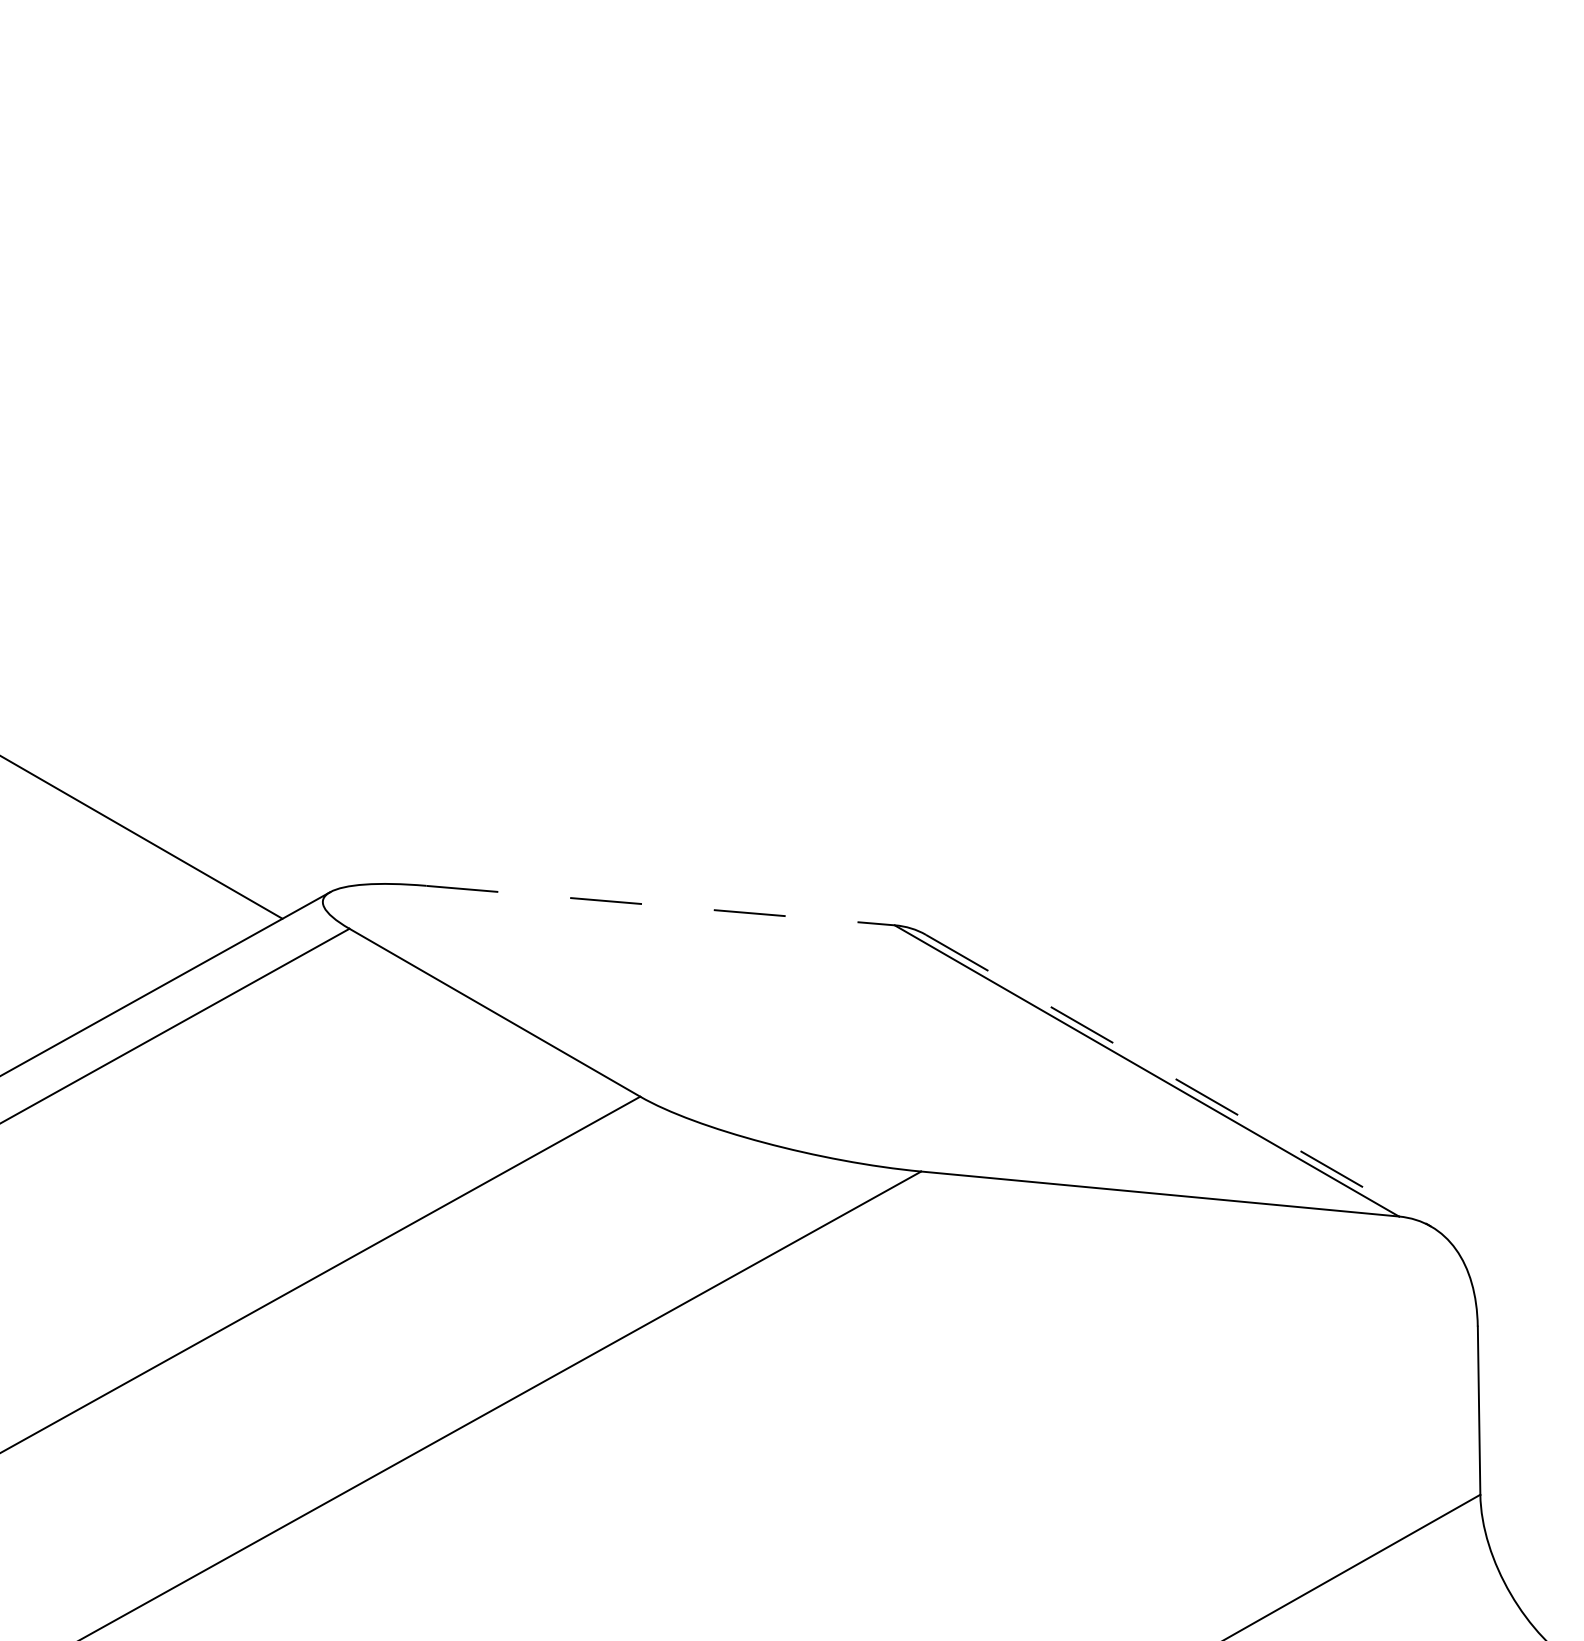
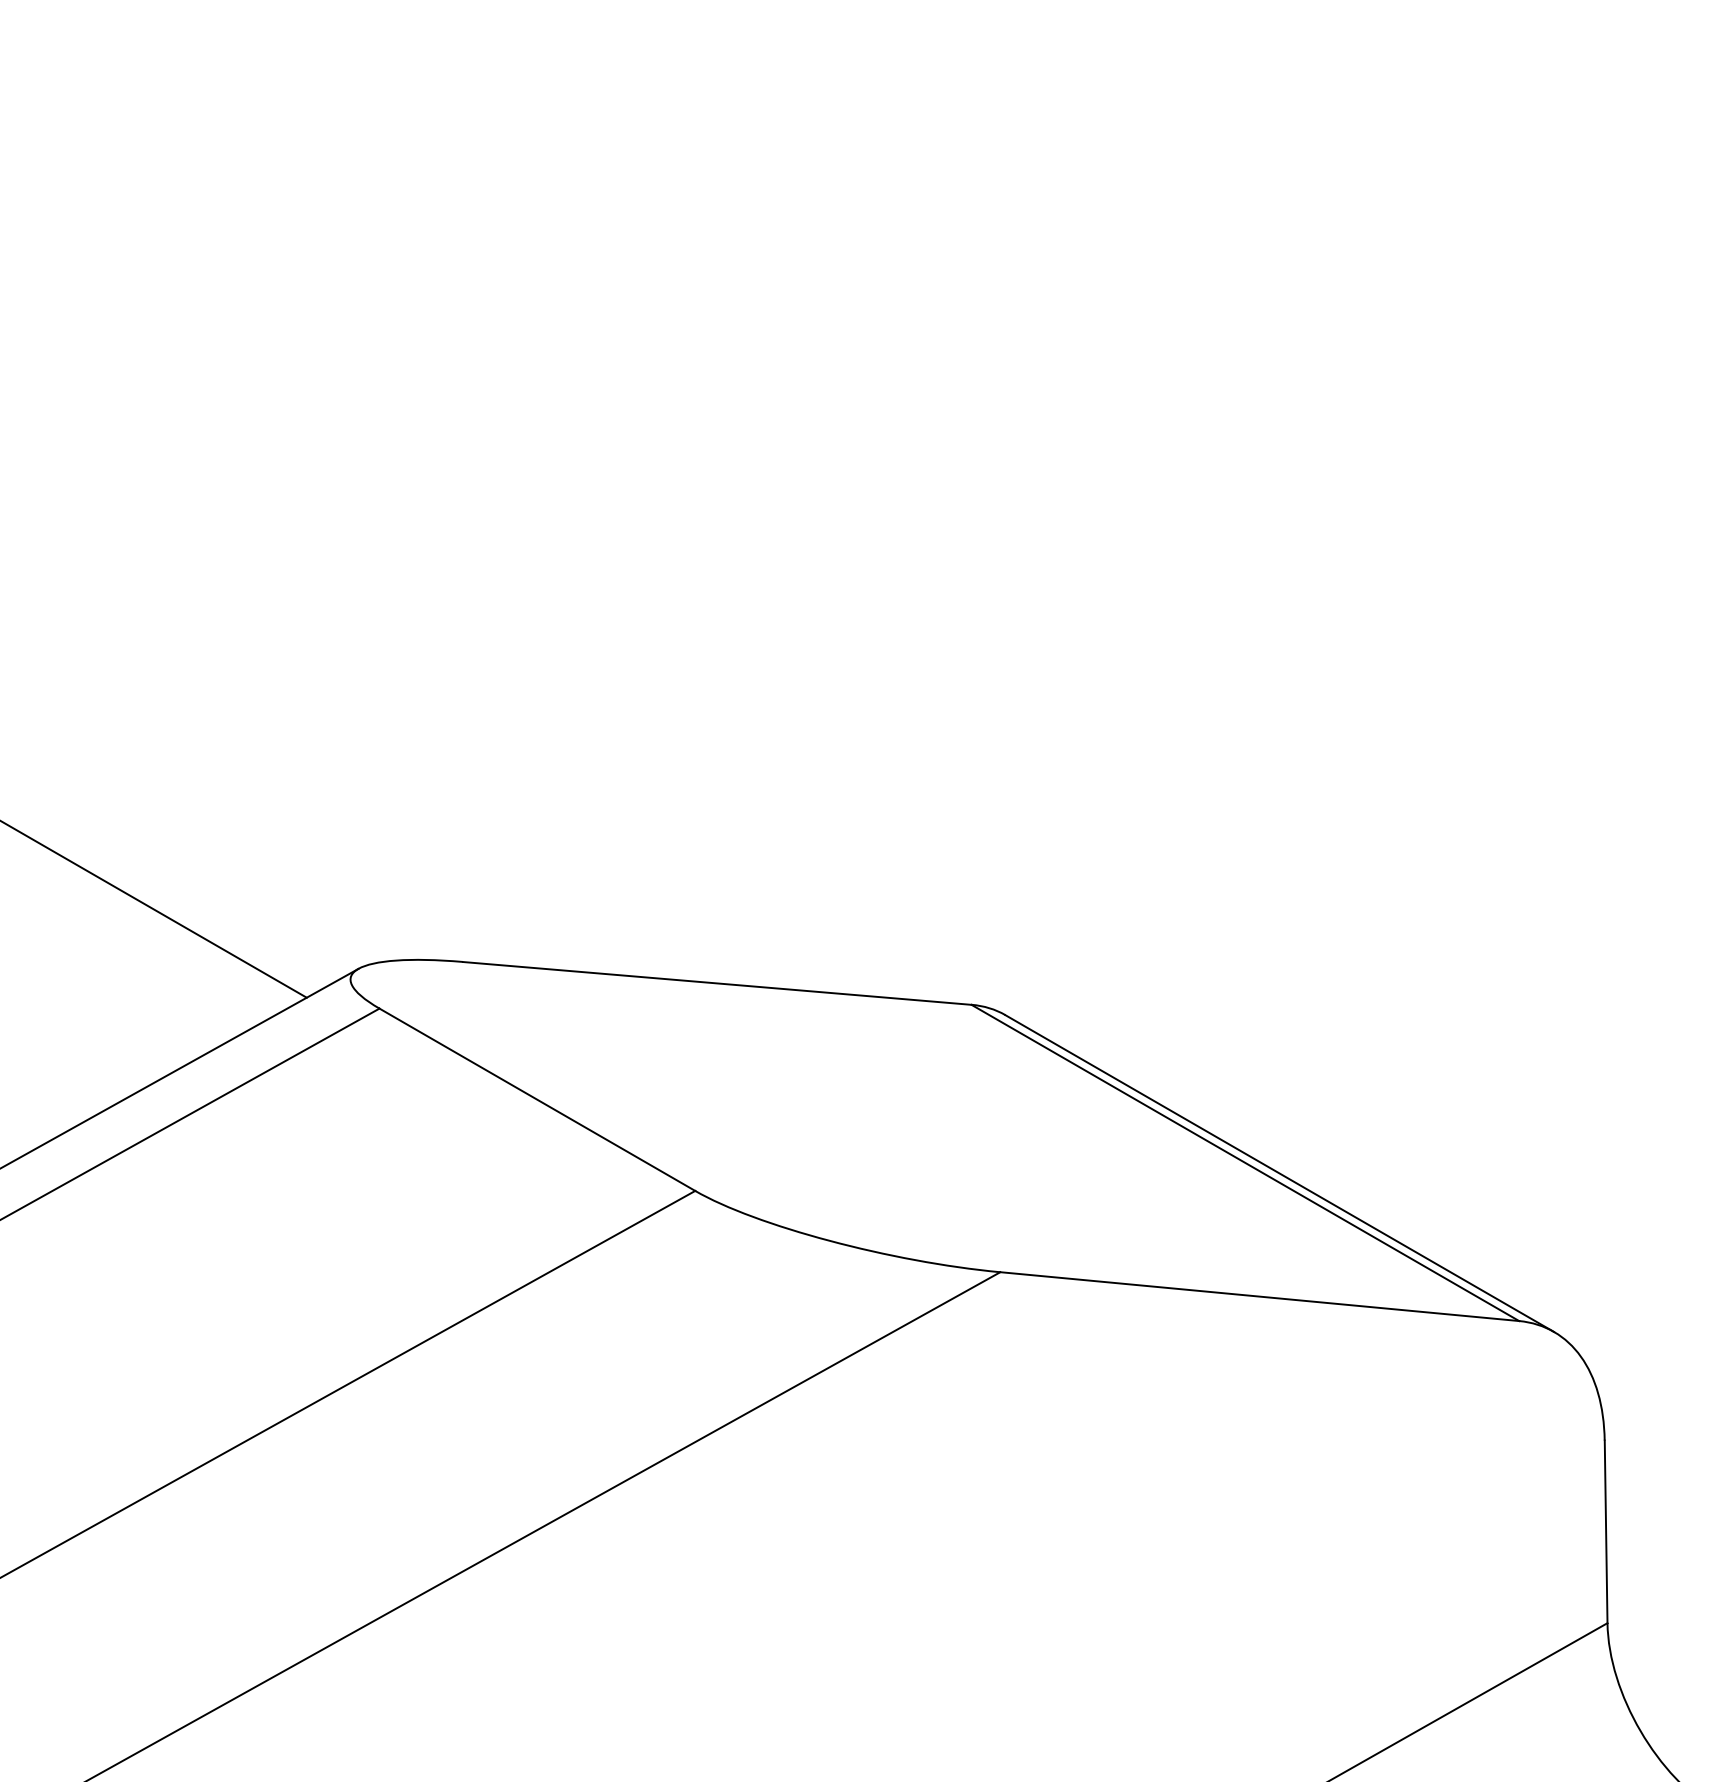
line: (660, 905) -> (717, 983), dashed -> solid
line: (1178, 1080) -> (1279, 1173), dashed -> solid

